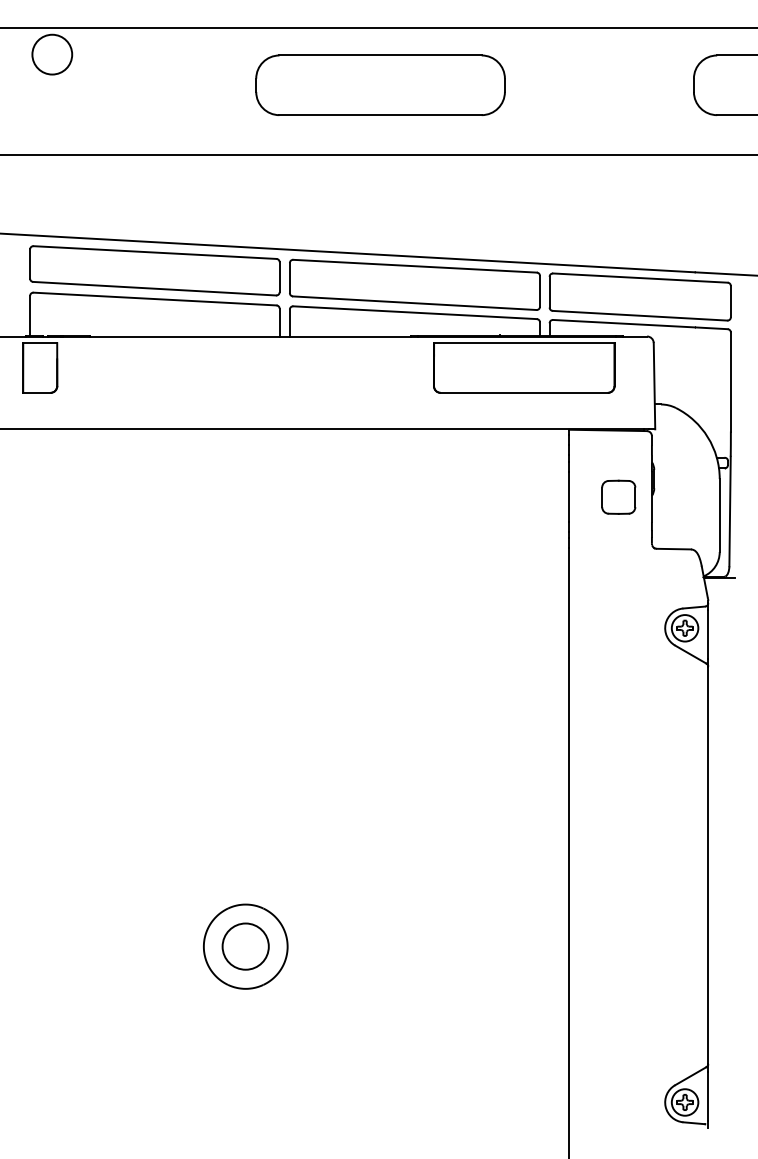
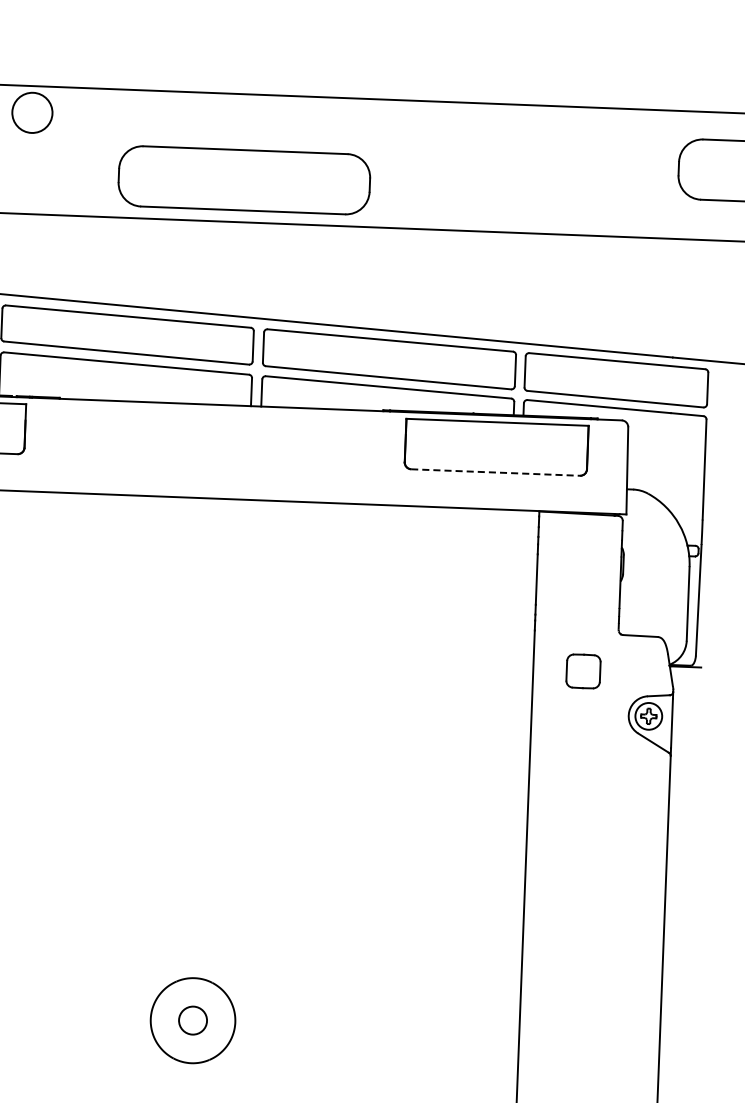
part: (380, 84) -> (244, 179), moved
line: (524, 392) -> (495, 472), solid -> dashed
part: (618, 496) -> (583, 670), moved
circle: (245, 946) -> (192, 1020), size x0.6

